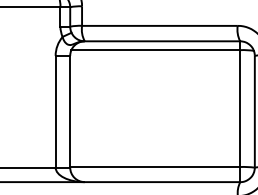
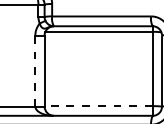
line: (55, 112) -> (35, 71), solid -> dashed
line: (154, 167) -> (98, 106), solid -> dashed

